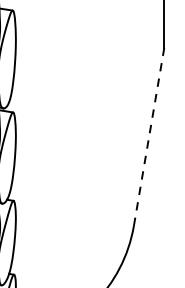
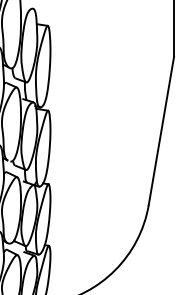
line: (149, 136) -> (161, 130), dashed -> solid

